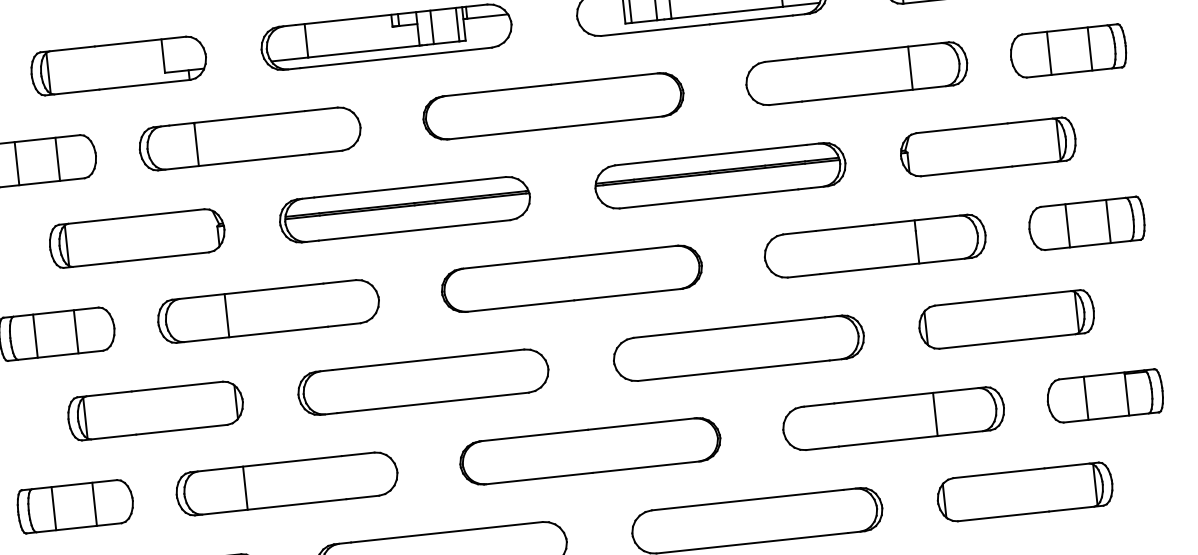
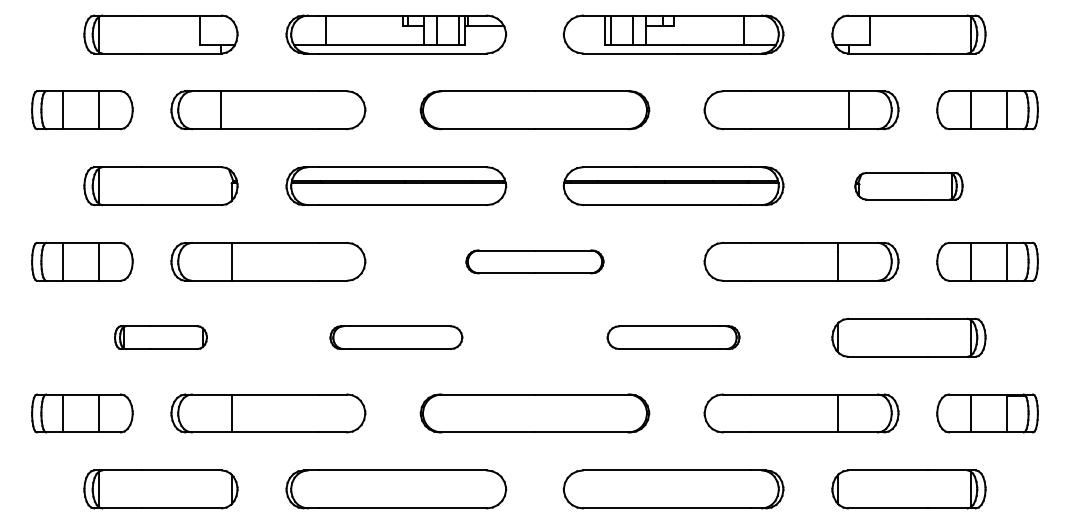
part: (987, 147) -> (908, 186), size x0.7
part: (571, 278) -> (534, 261), size x0.6
part: (738, 348) -> (673, 337), size x0.6
part: (423, 381) -> (396, 337), size x0.6
part: (155, 410) -> (160, 337), size x0.6

